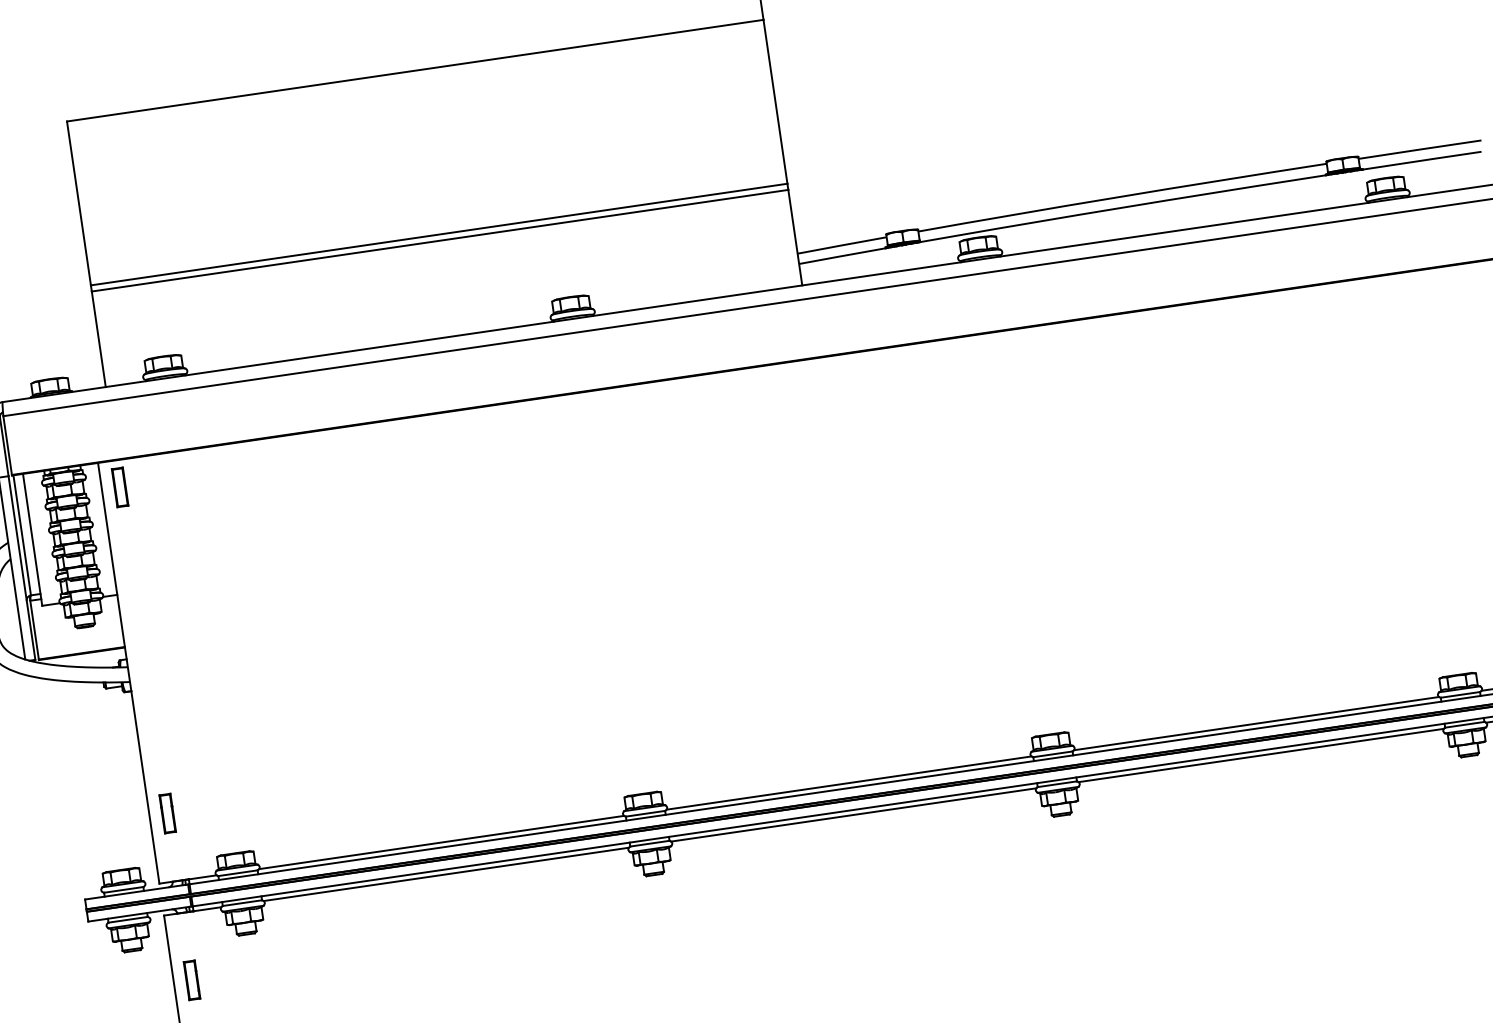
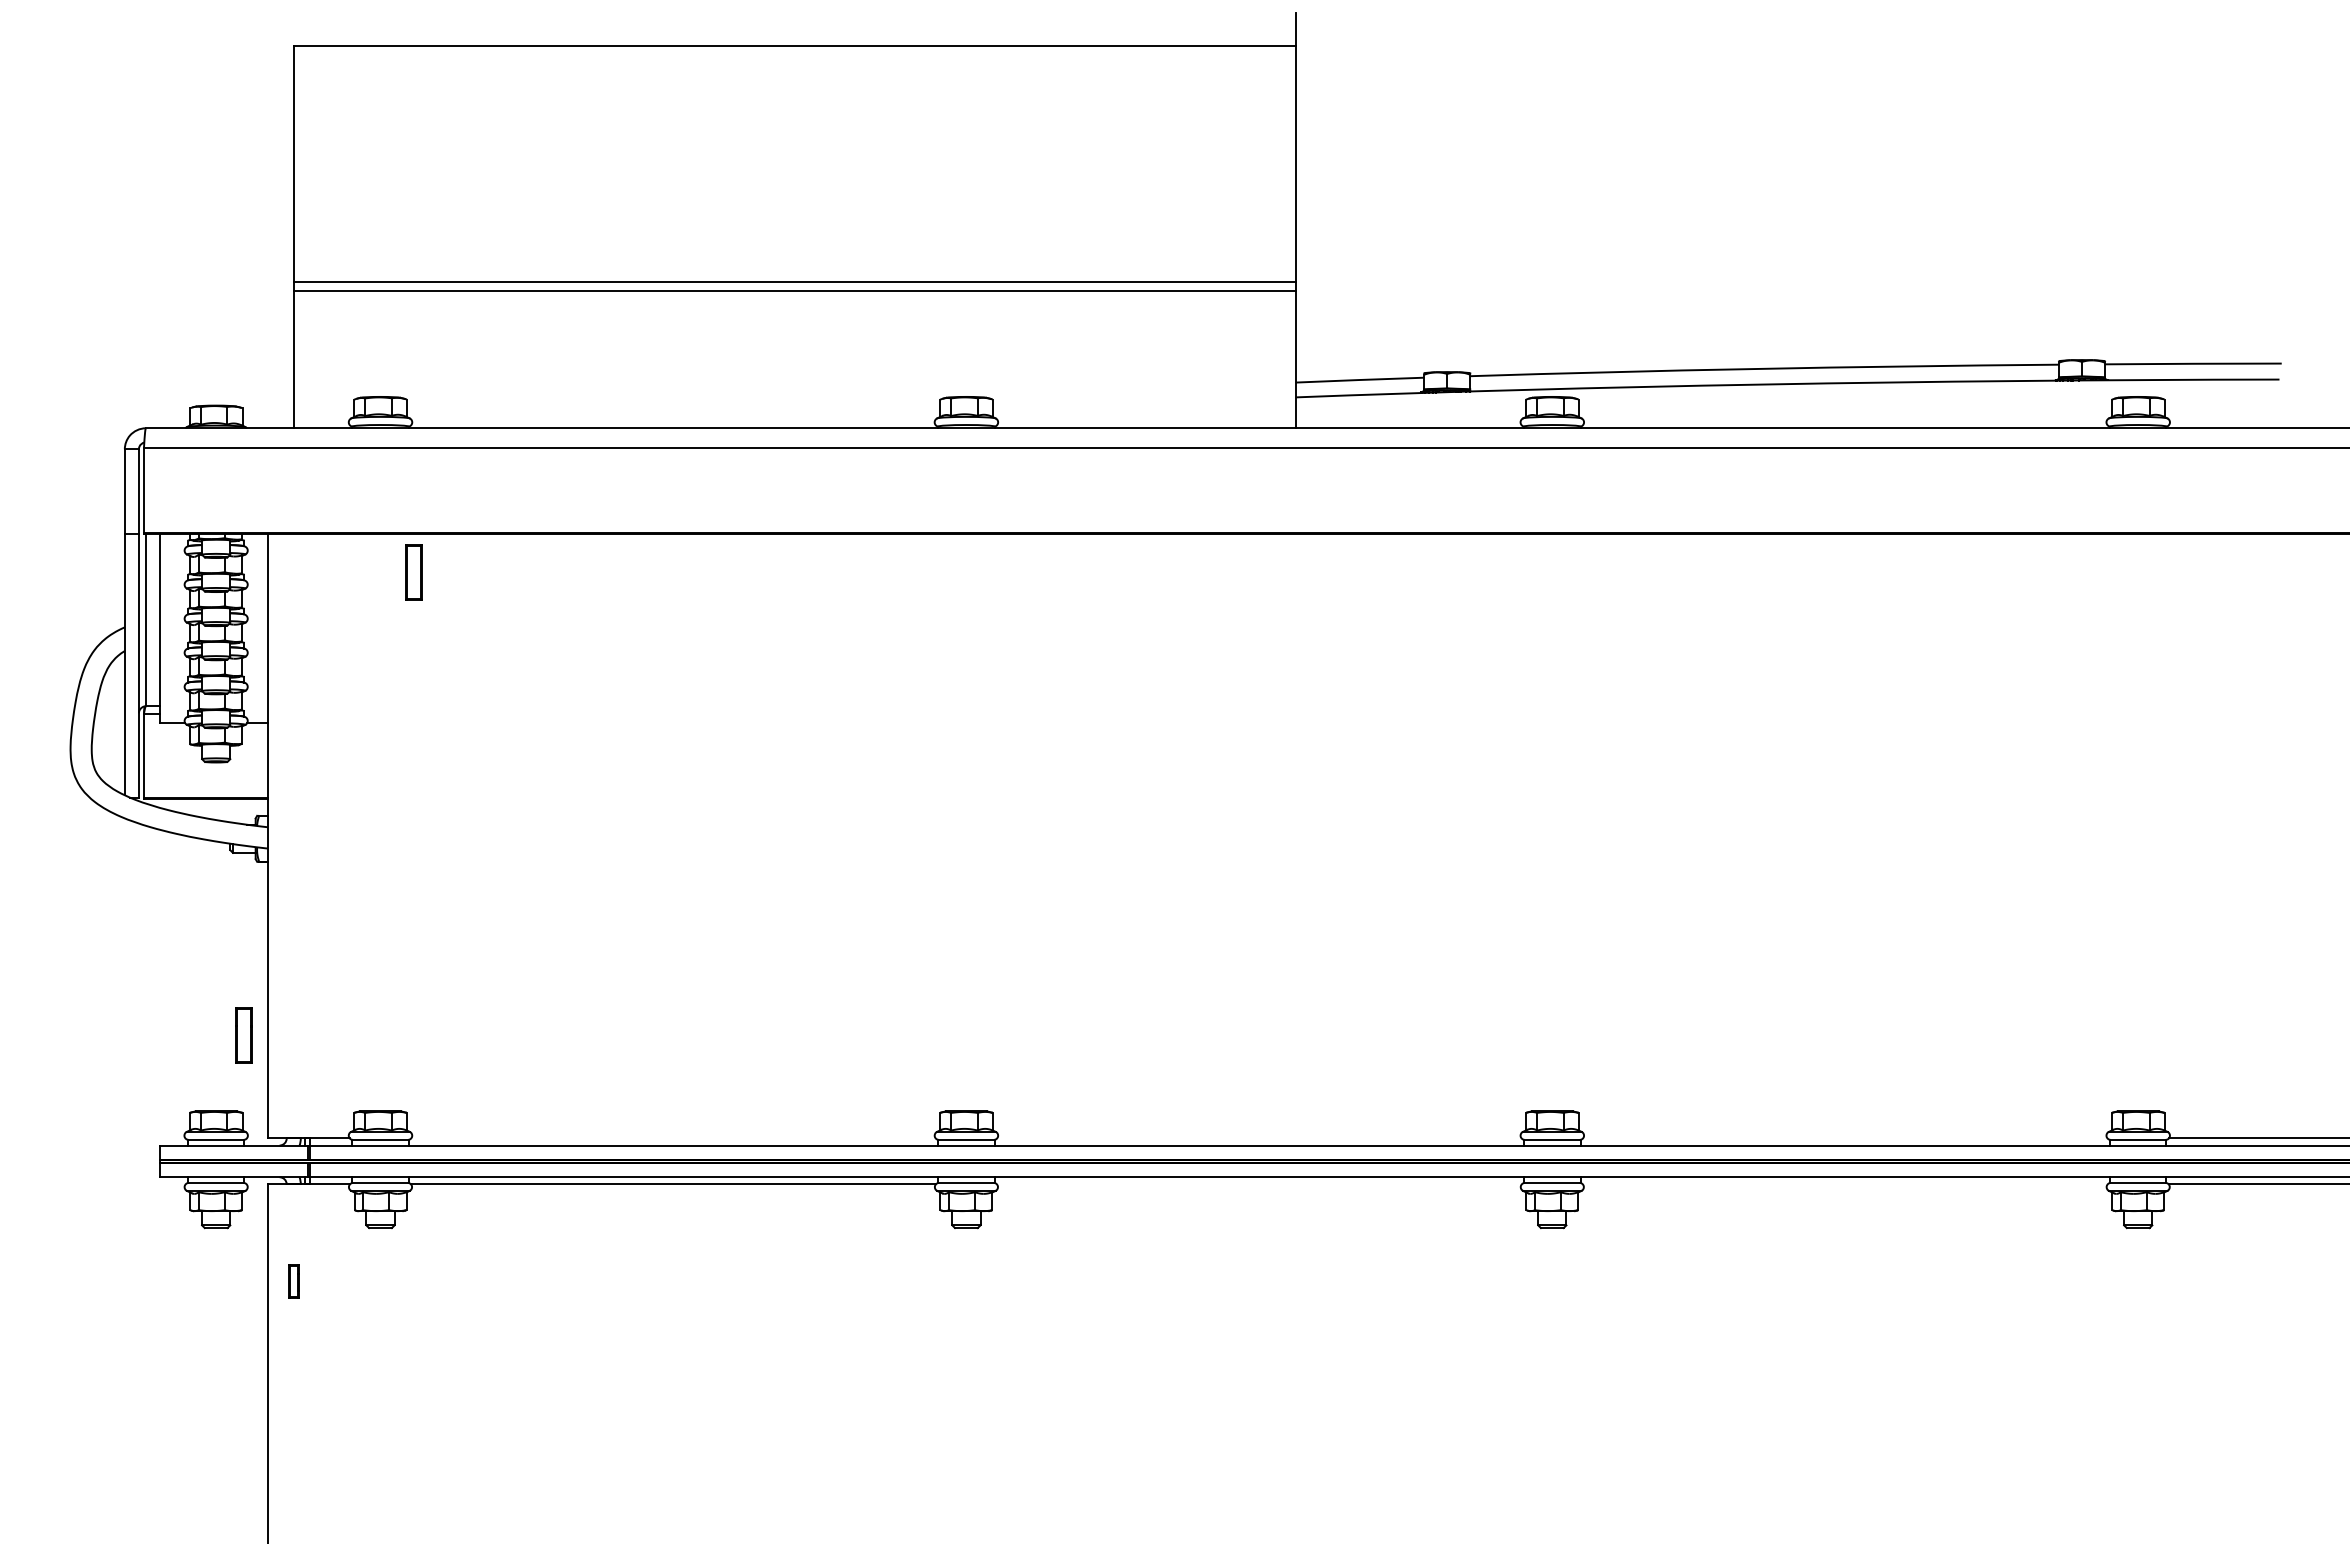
part: (119, 487) -> (413, 572), moved
line: (1256, 723) -> (1844, 1138), removed
line: (1260, 755) -> (1844, 1184), removed
line: (849, 783) -> (1259, 1138), removed
part: (167, 813) -> (243, 1035), moved
line: (853, 815) -> (1258, 1184), removed
line: (441, 842) -> (673, 1138), removed
part: (191, 980) -> (293, 1281), size x0.6

